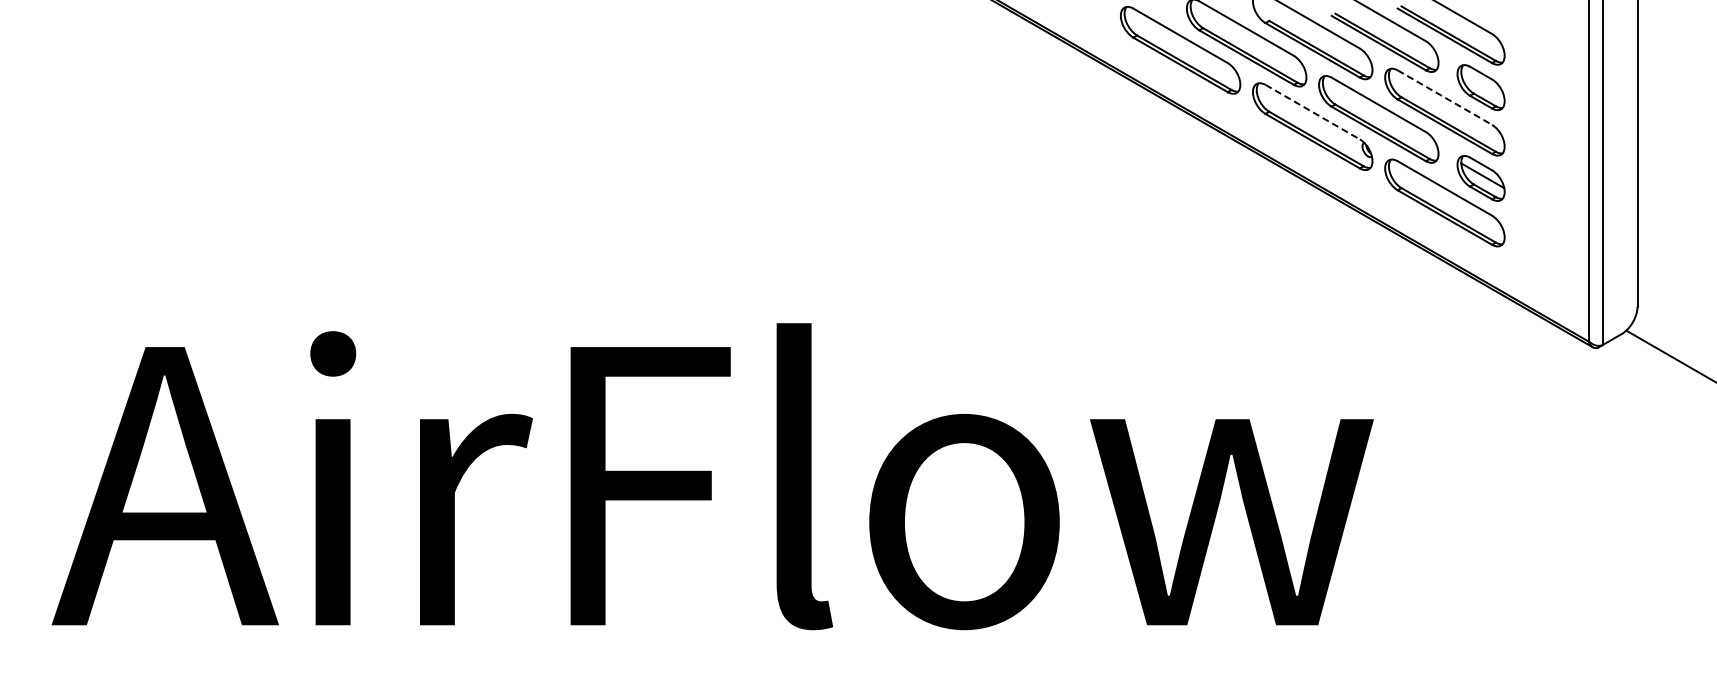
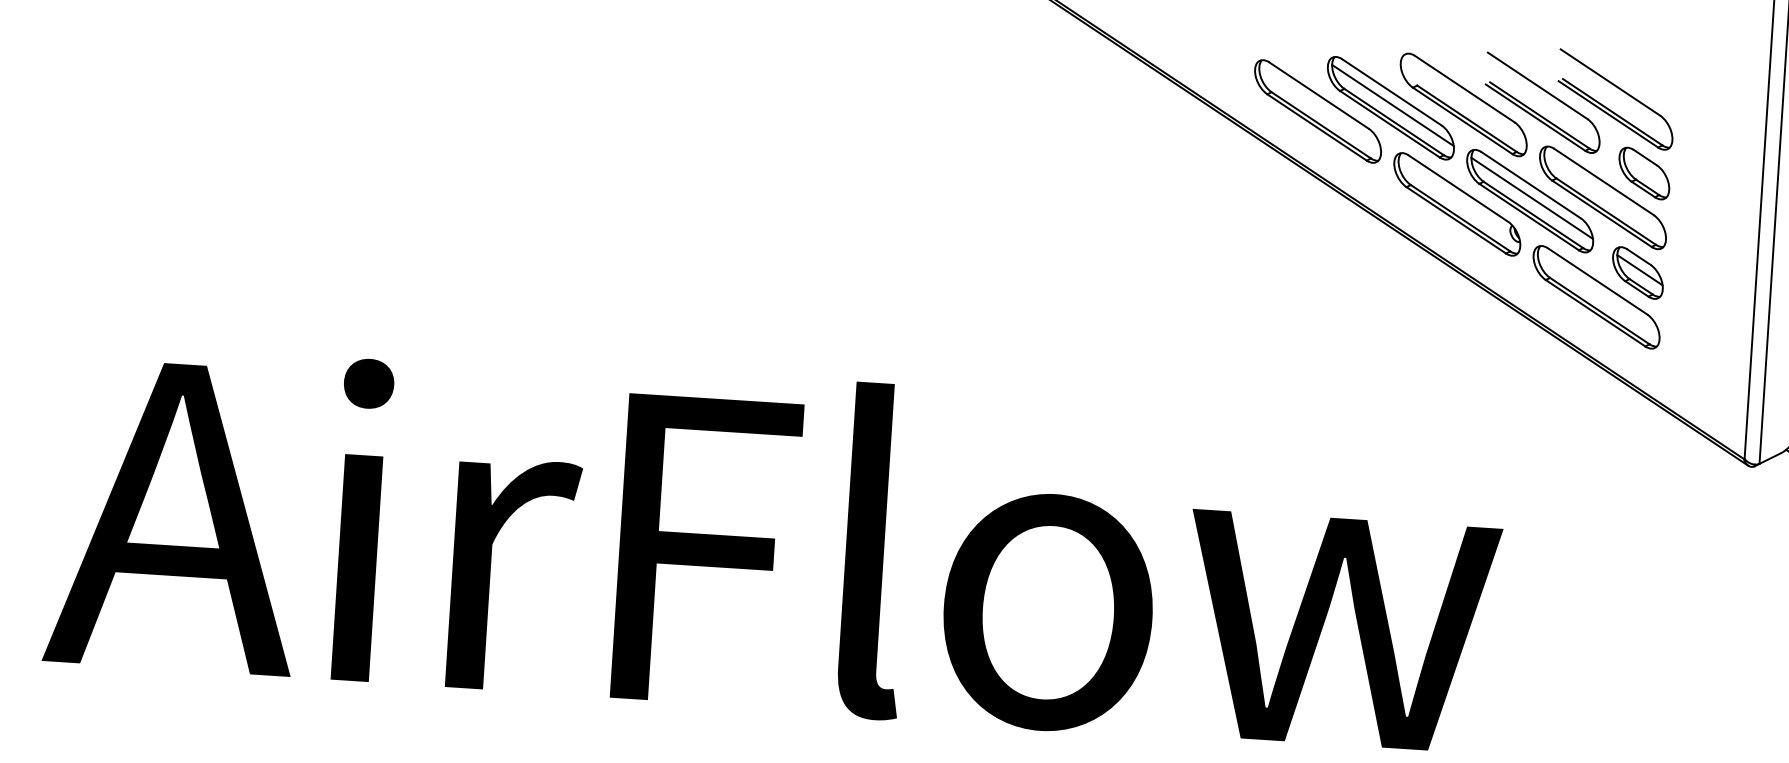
line: (1248, 40) -> (1393, 105), added
line: (1445, 97) -> (1604, 181), dashed -> solid
line: (1312, 112) -> (1458, 188), dashed -> solid
line: (1380, 116) -> (1532, 198), added

